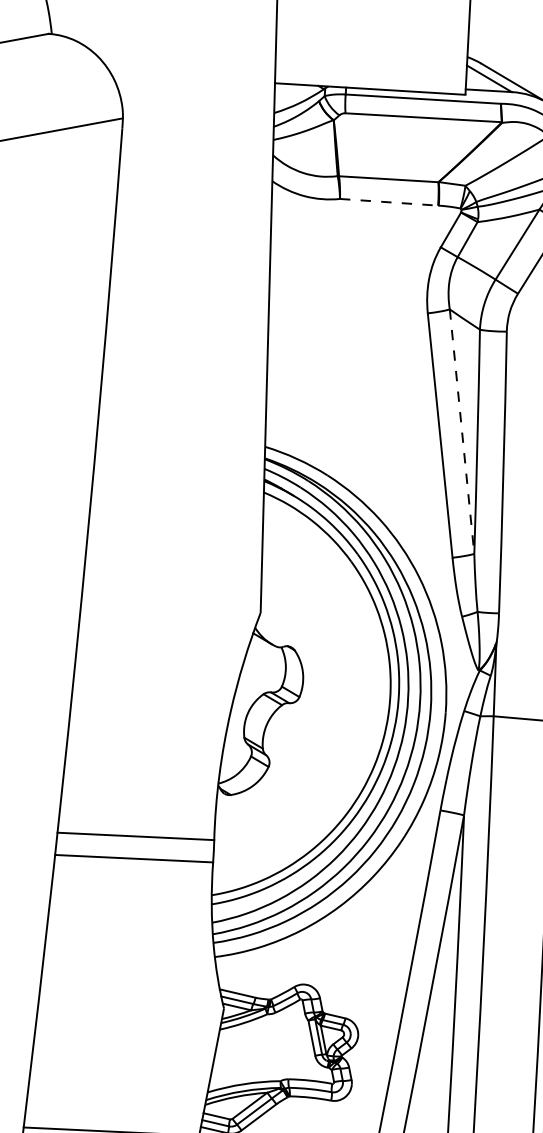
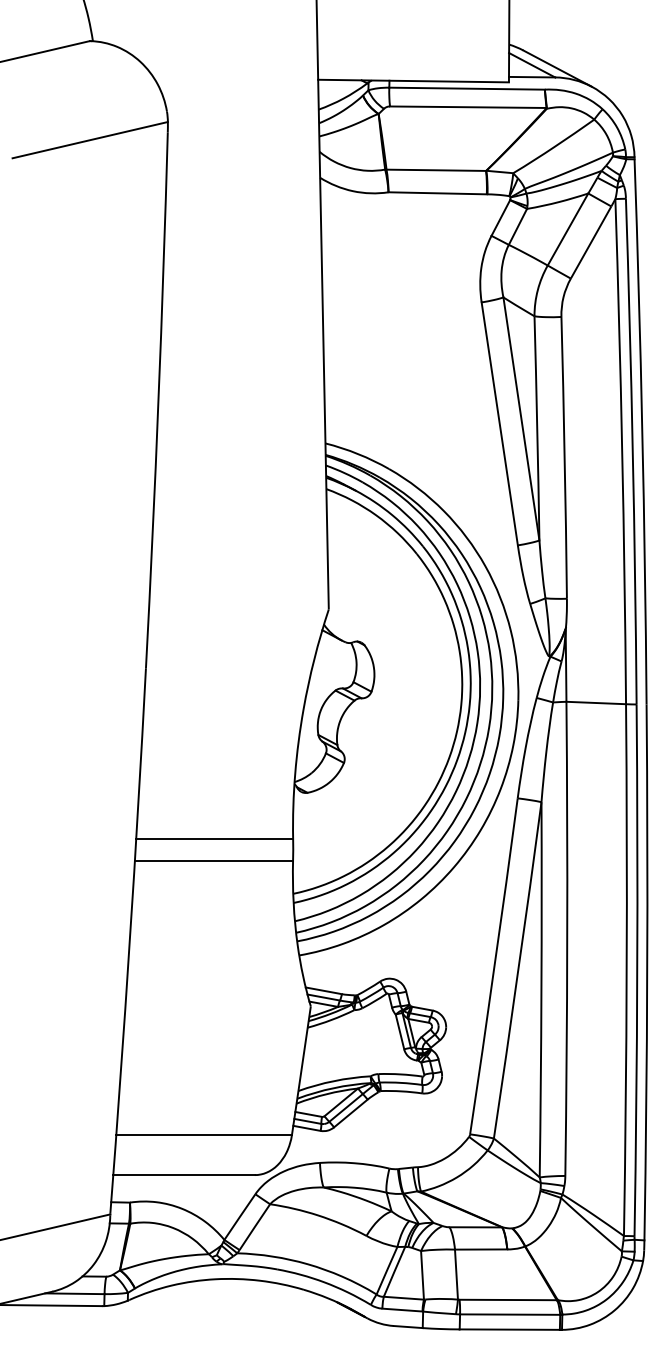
line: (389, 202) -> (438, 193), dashed -> solid
line: (462, 431) -> (521, 418), dashed -> solid

